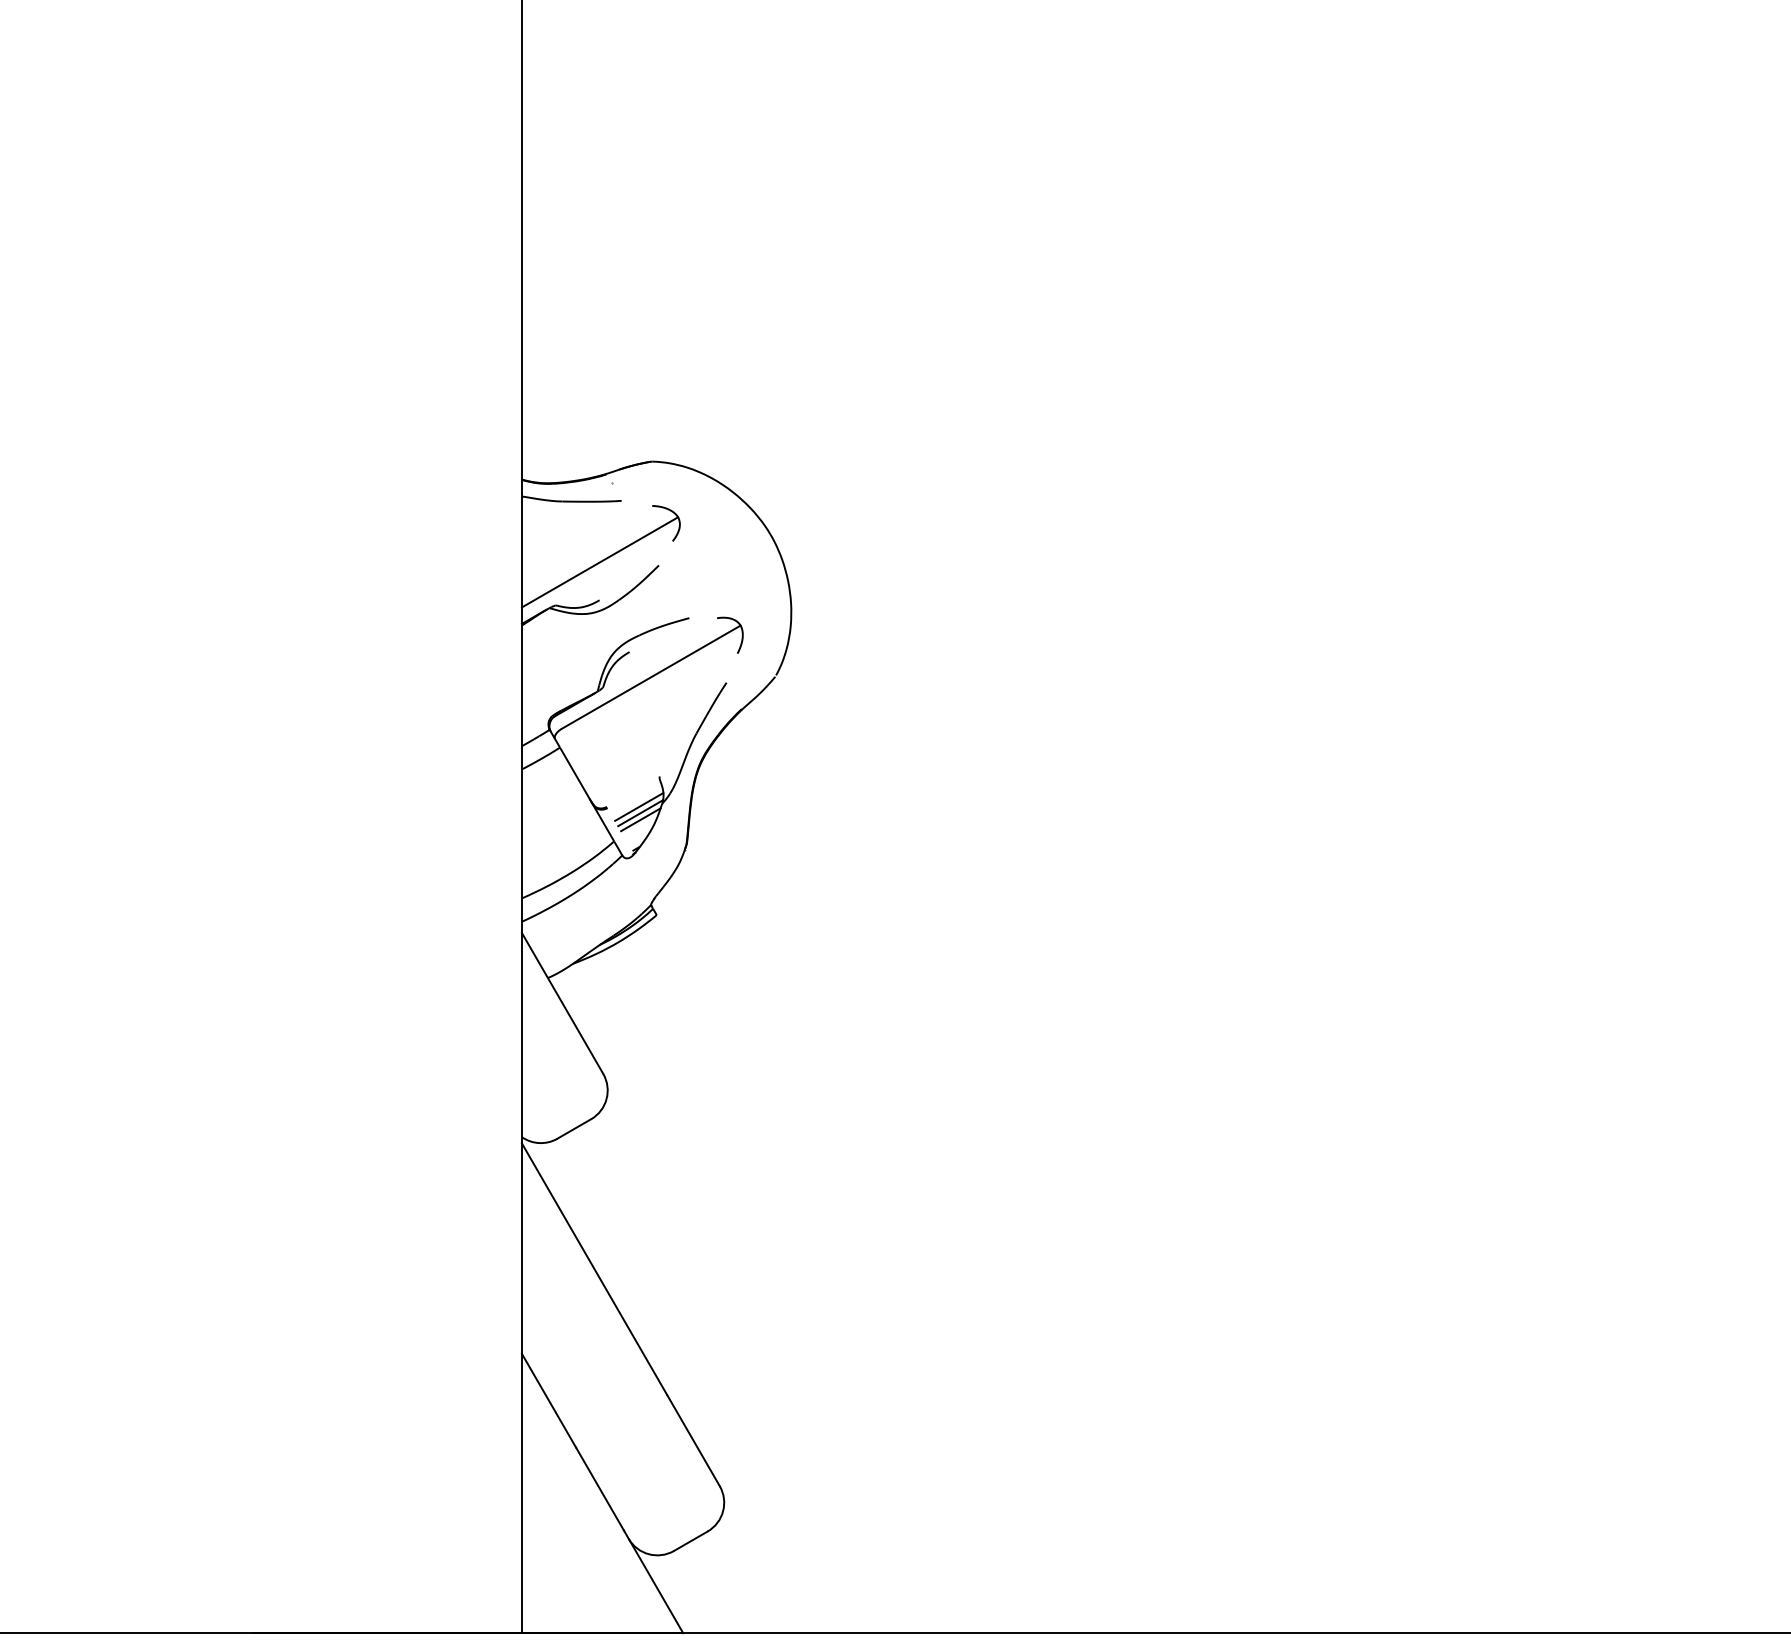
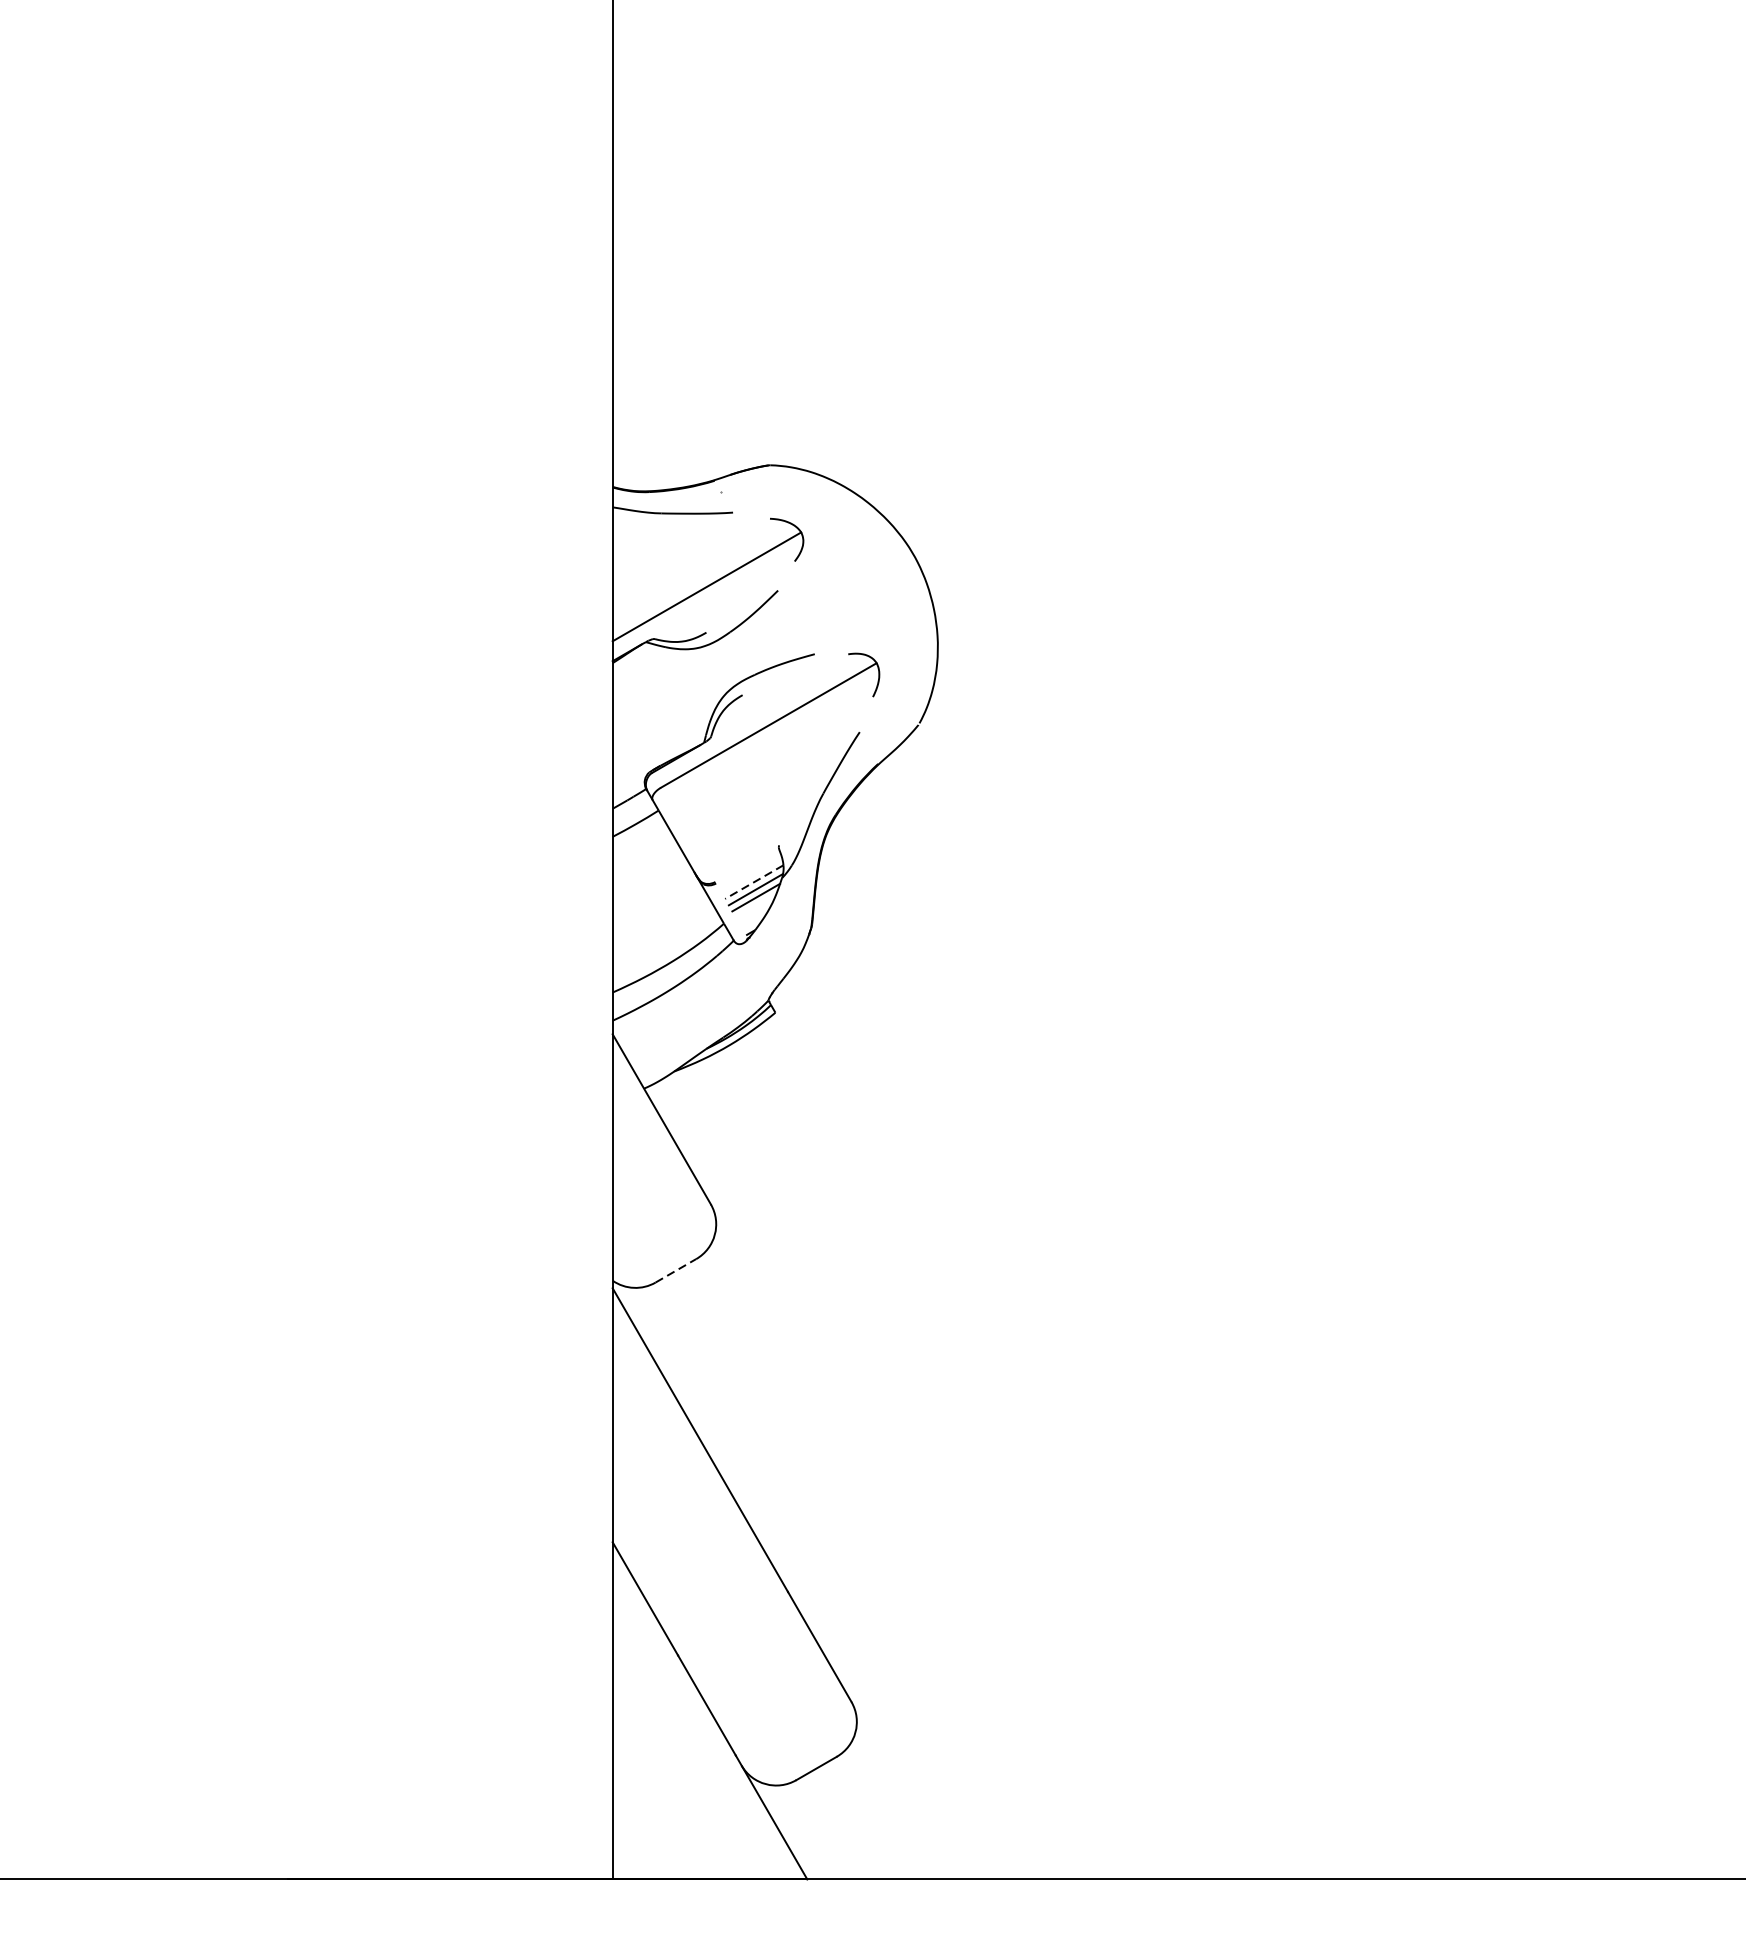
line: (639, 806) -> (754, 881), solid -> dashed
line: (574, 1128) -> (676, 1270), solid -> dashed

